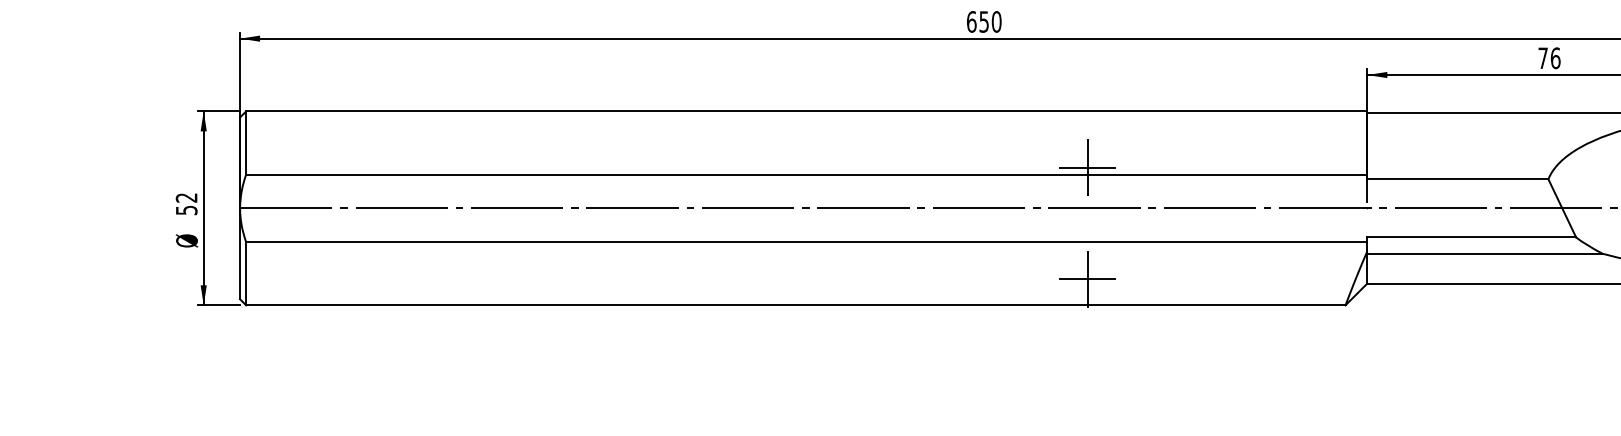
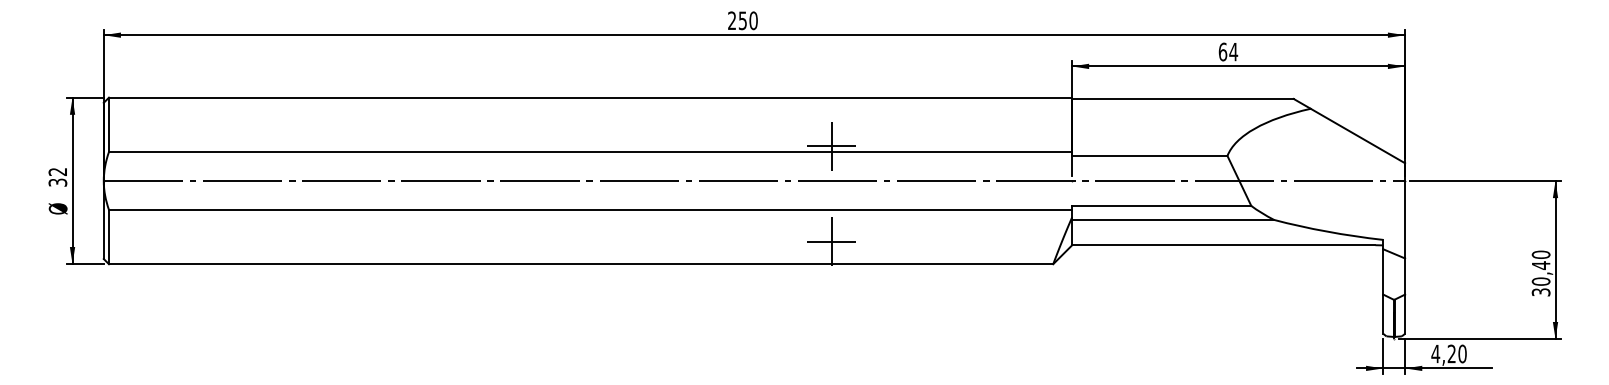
text: (972, 21) -> (732, 20), 650 -> 250
text: (1549, 57) -> (1228, 51), 76 -> 64
text: (186, 210) -> (57, 182), 52 -> 32

